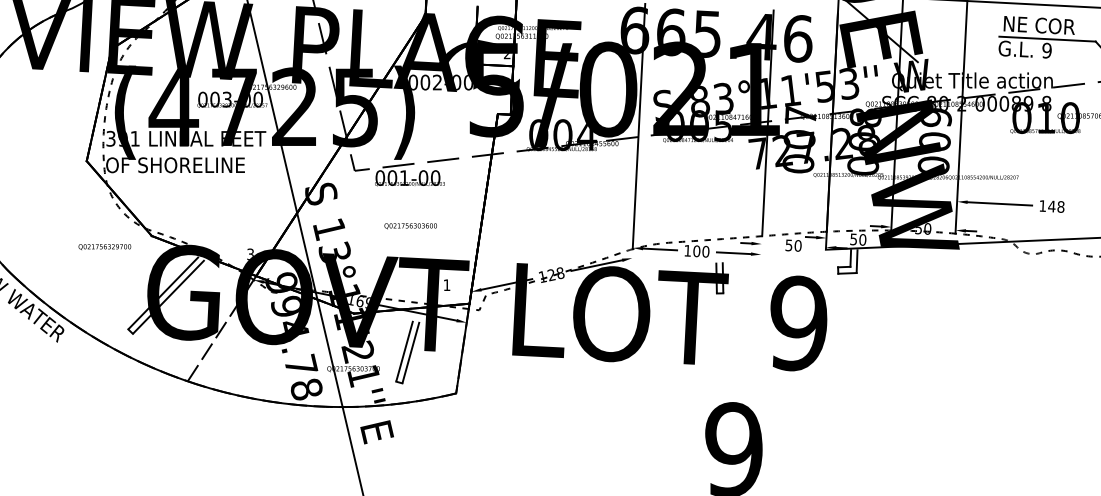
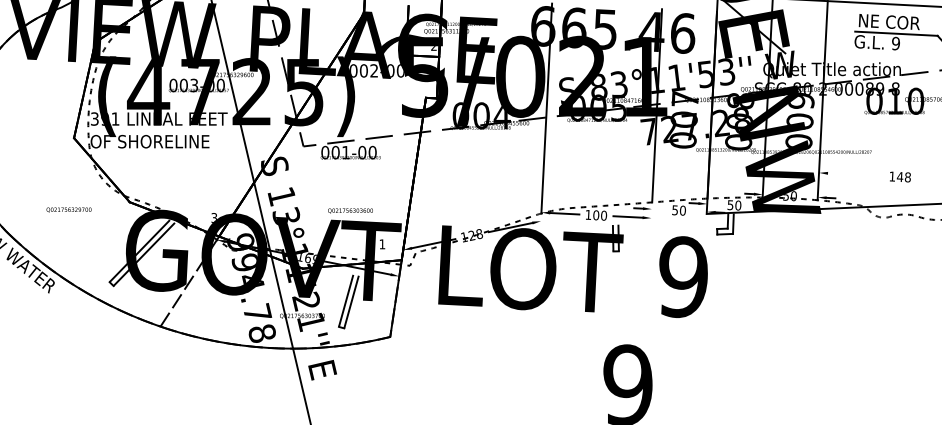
line: (999, 203) -> (855, 174), removed
text: (410, 226) -> (350, 211), moved
text: (104, 247) -> (68, 210), moved

